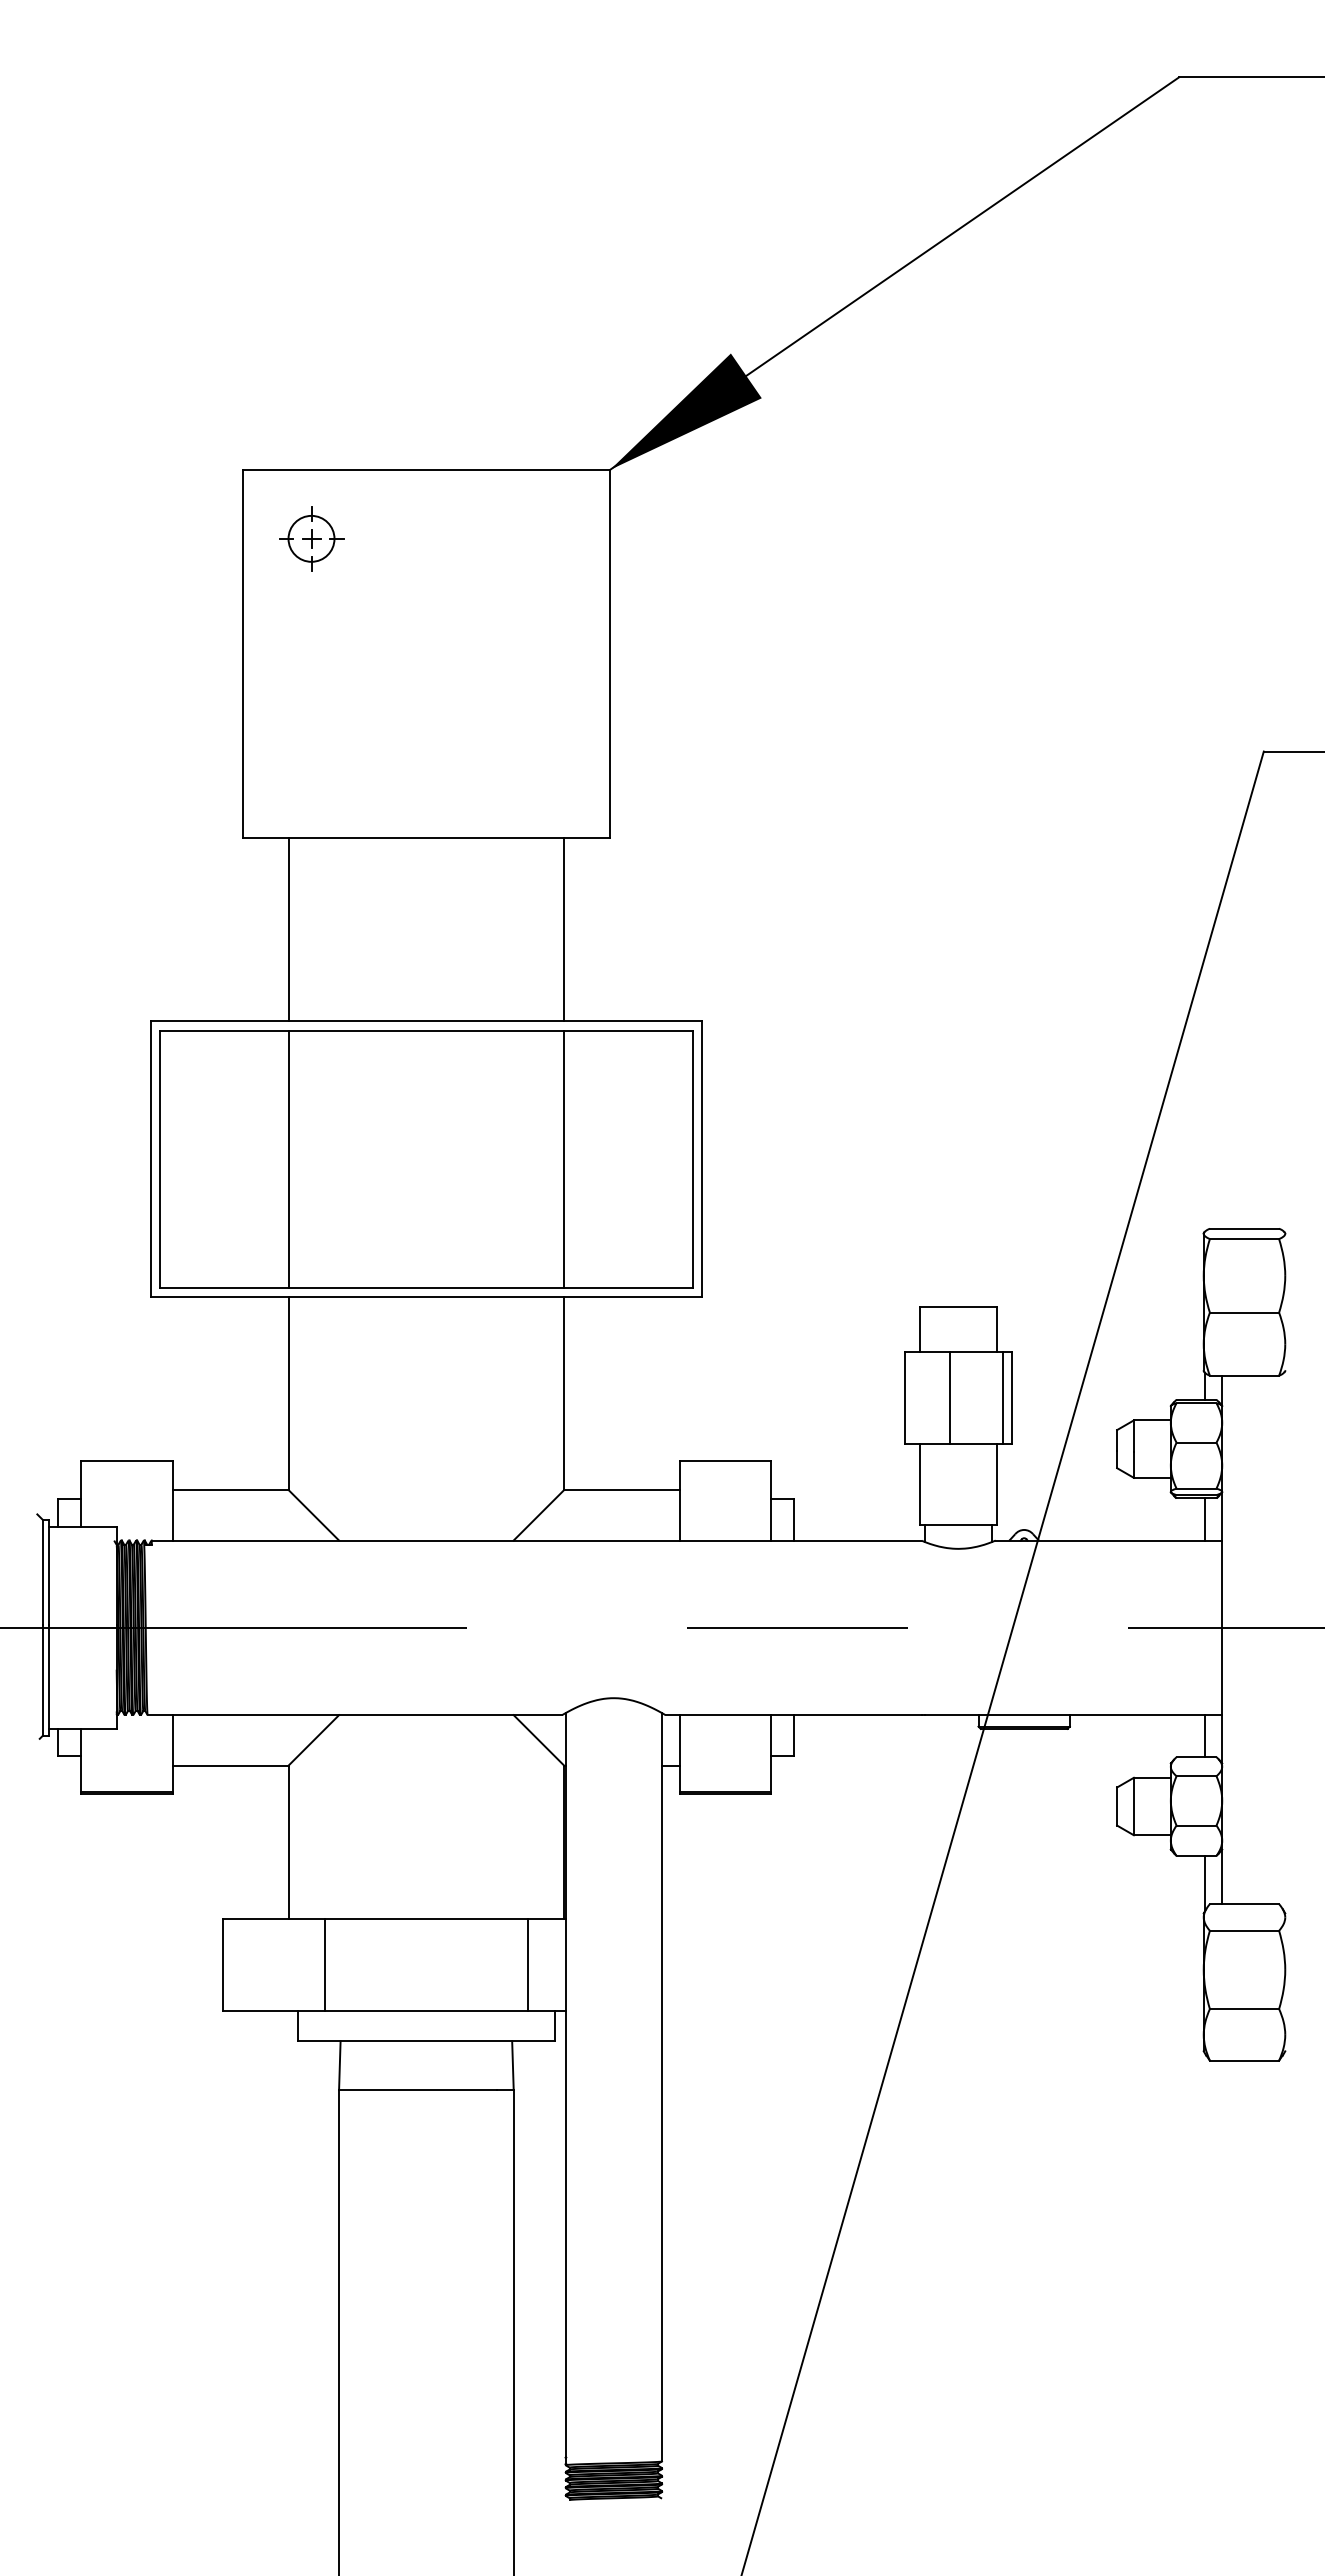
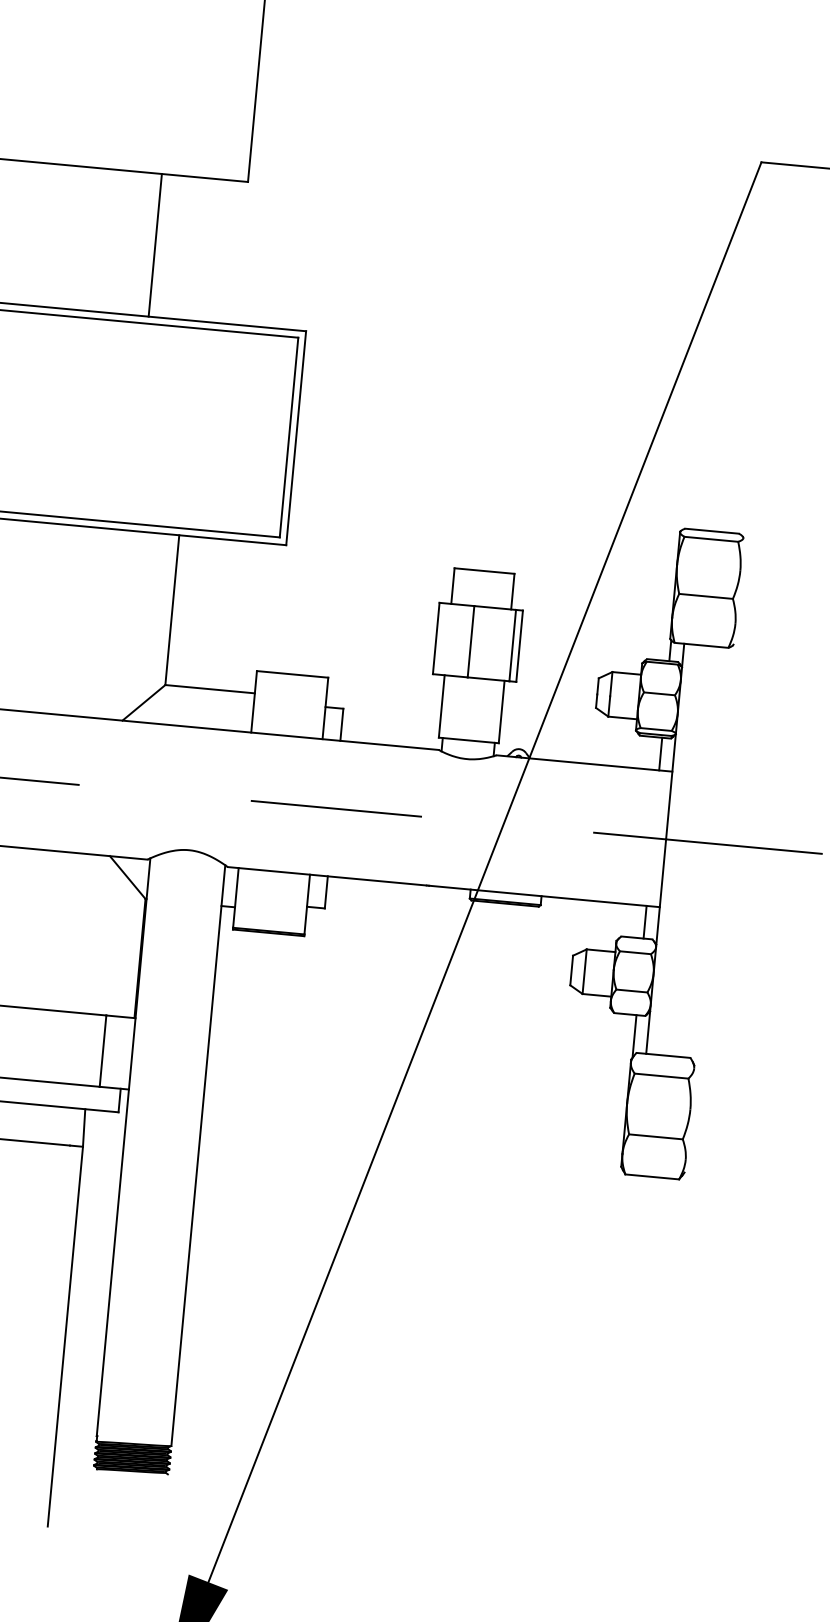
line: (564, 929) -> (155, 245), moved
line: (564, 1158) -> (189, 427), removed

